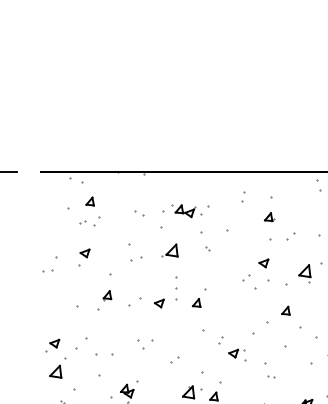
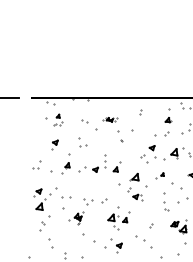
part: (270, 208) -> (168, 115), moved
part: (90, 210) -> (58, 119), size x0.7
part: (186, 210) -> (110, 119), size x0.6
part: (170, 249) -> (134, 176), moved
part: (50, 264) -> (36, 164), moved
part: (279, 314) -> (160, 175), size x0.6
part: (146, 343) -> (88, 201), moved
part: (270, 371) -> (166, 206), moved

